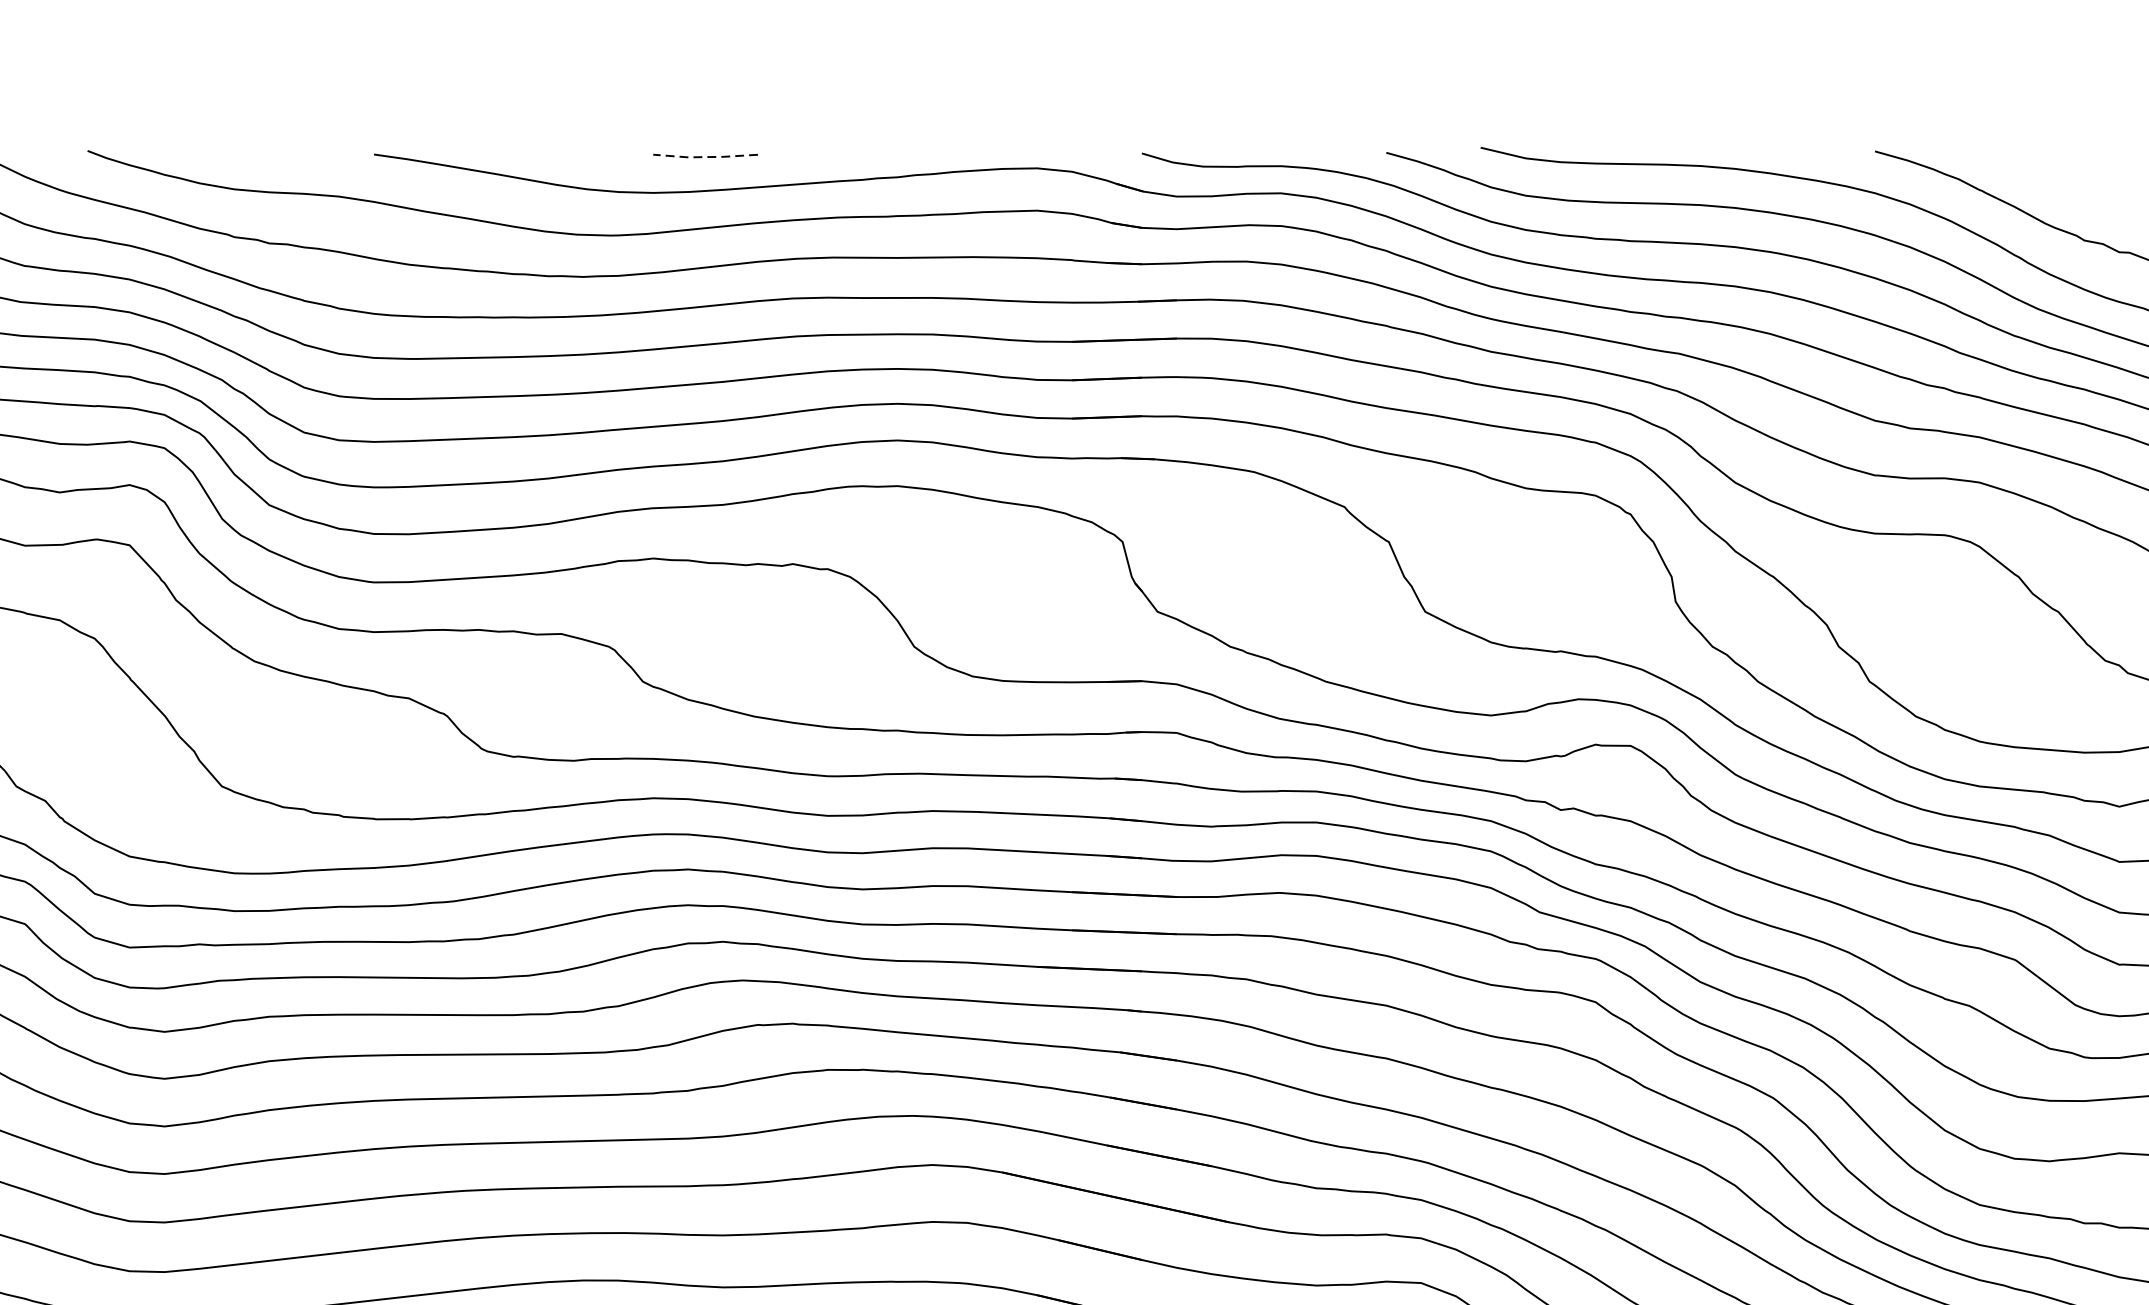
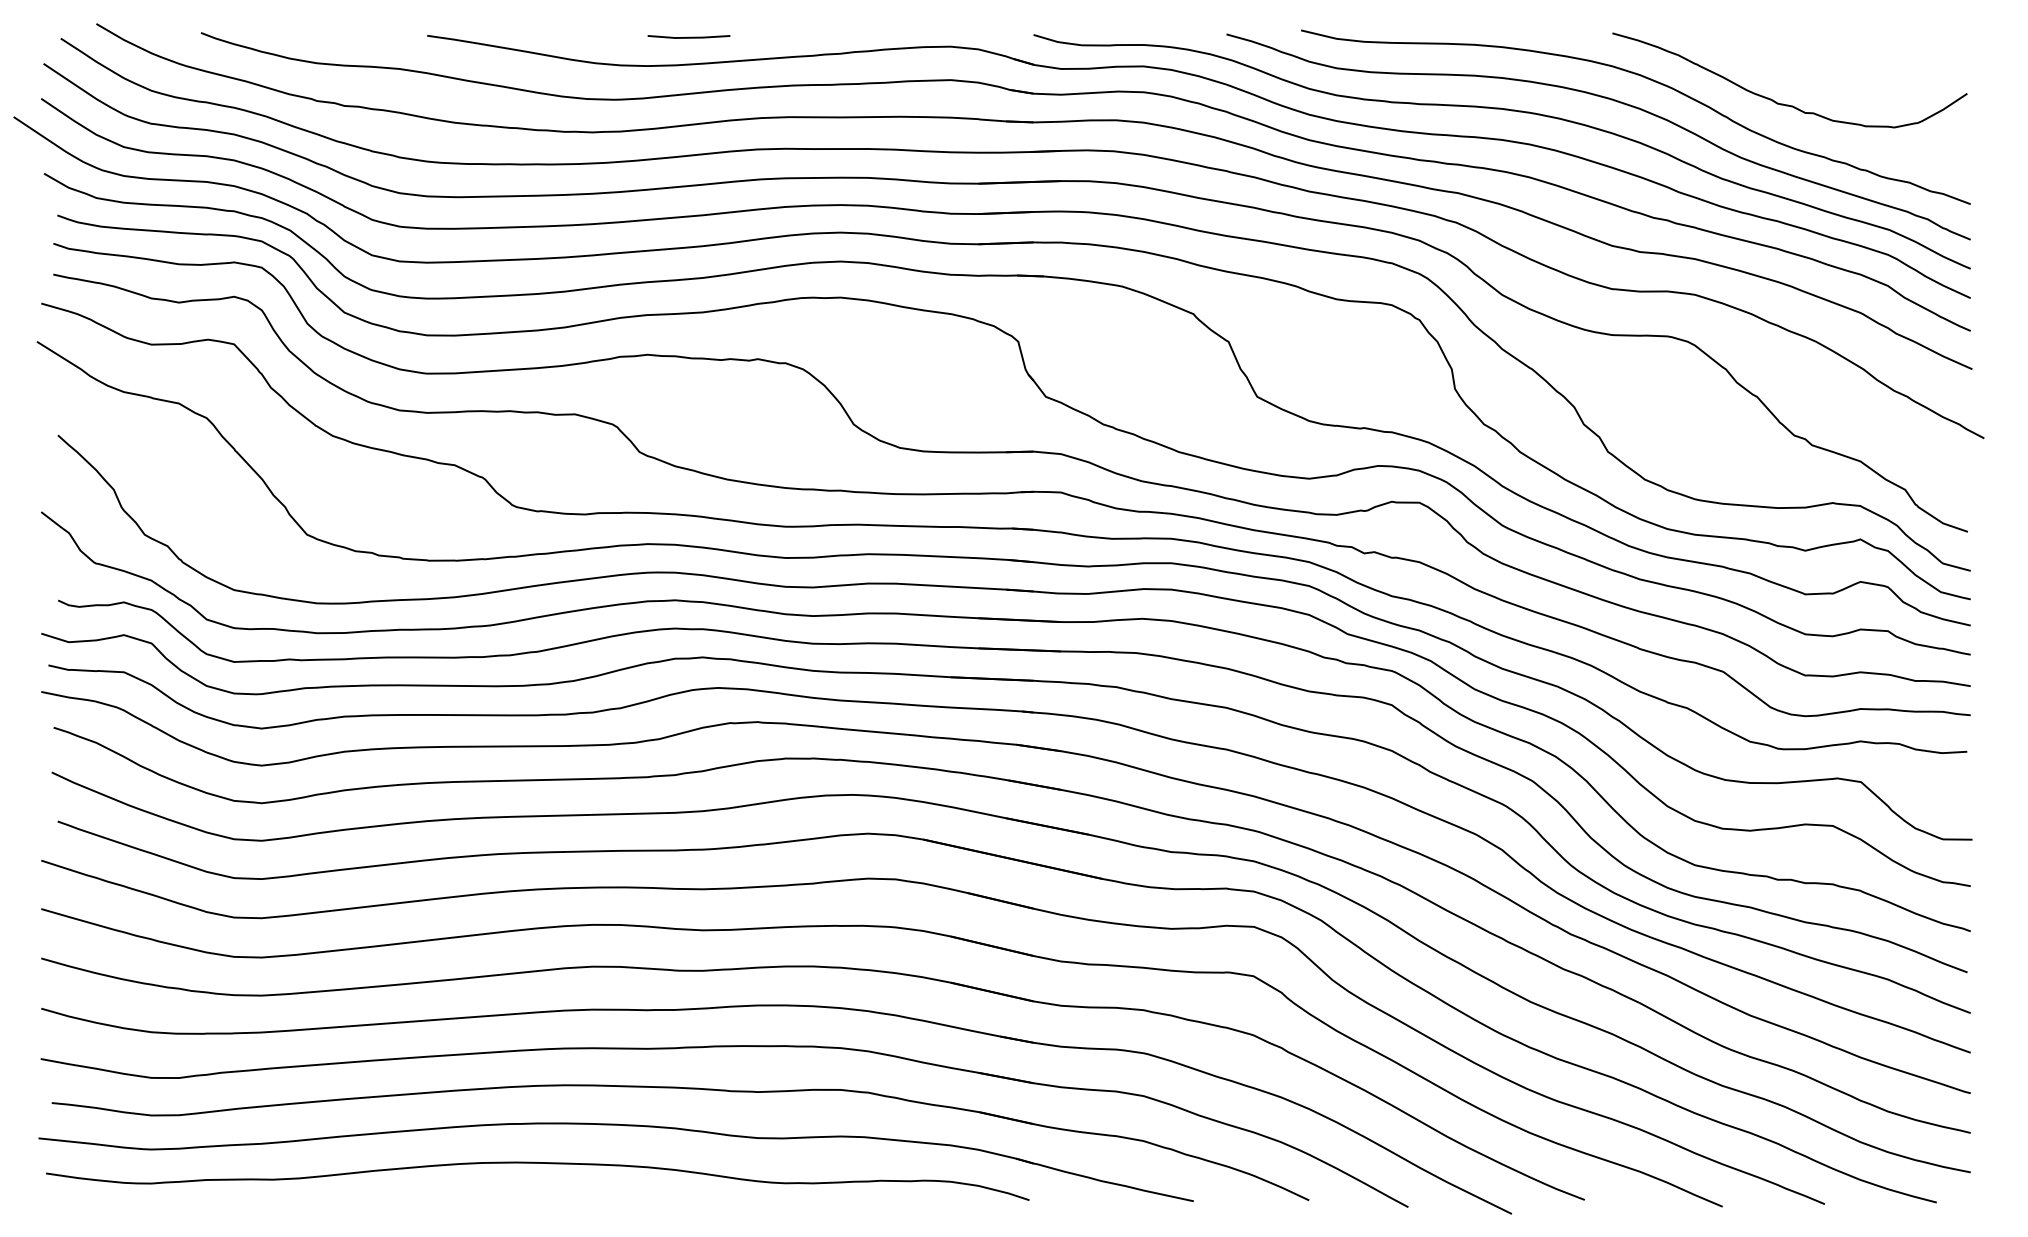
line: (706, 156) -> (689, 37), dashed -> solid

